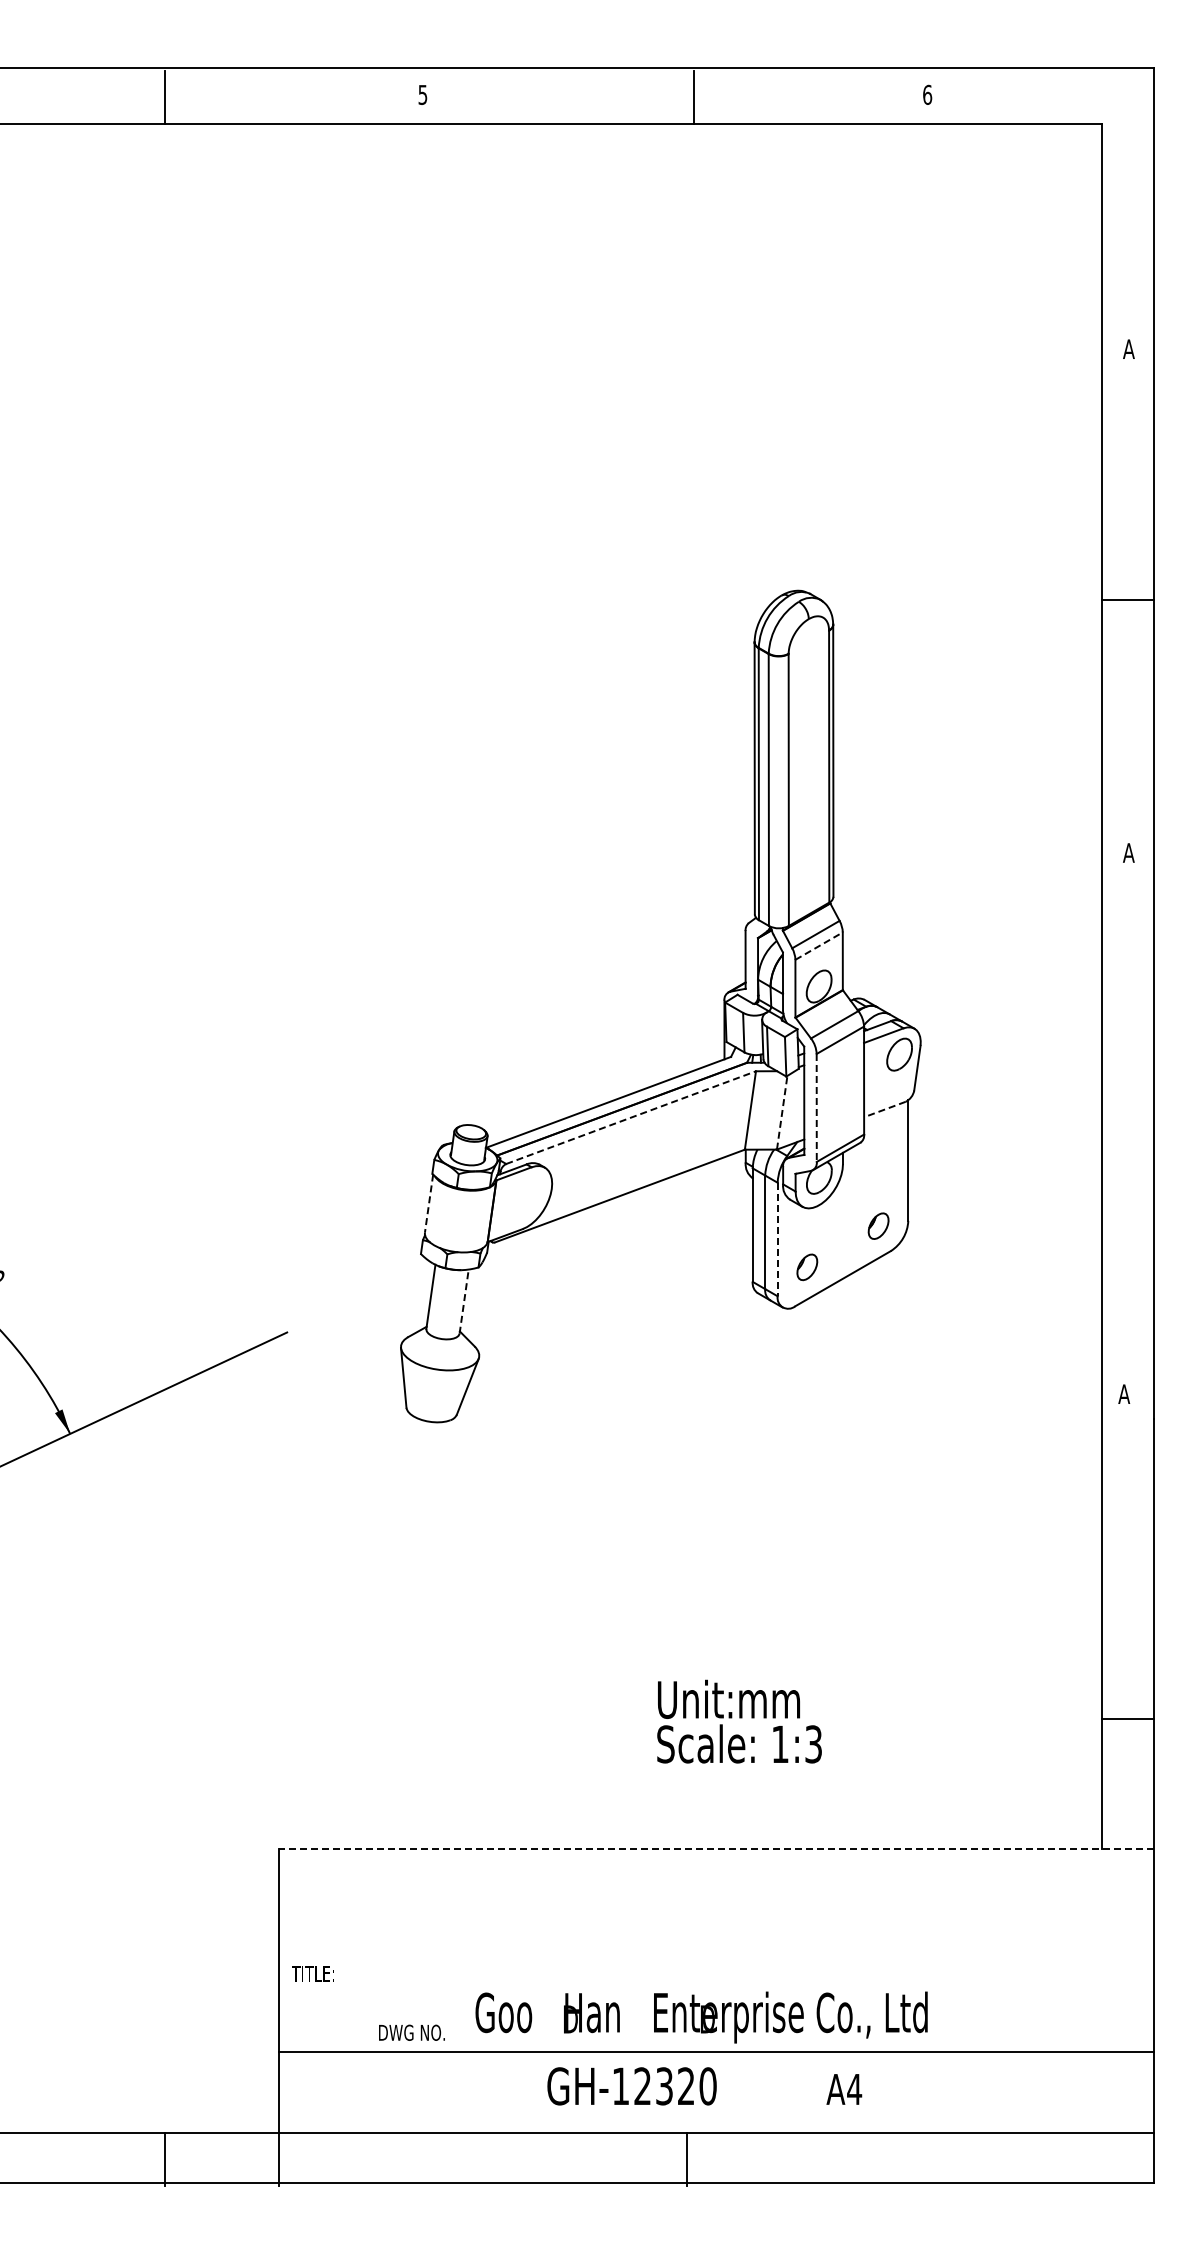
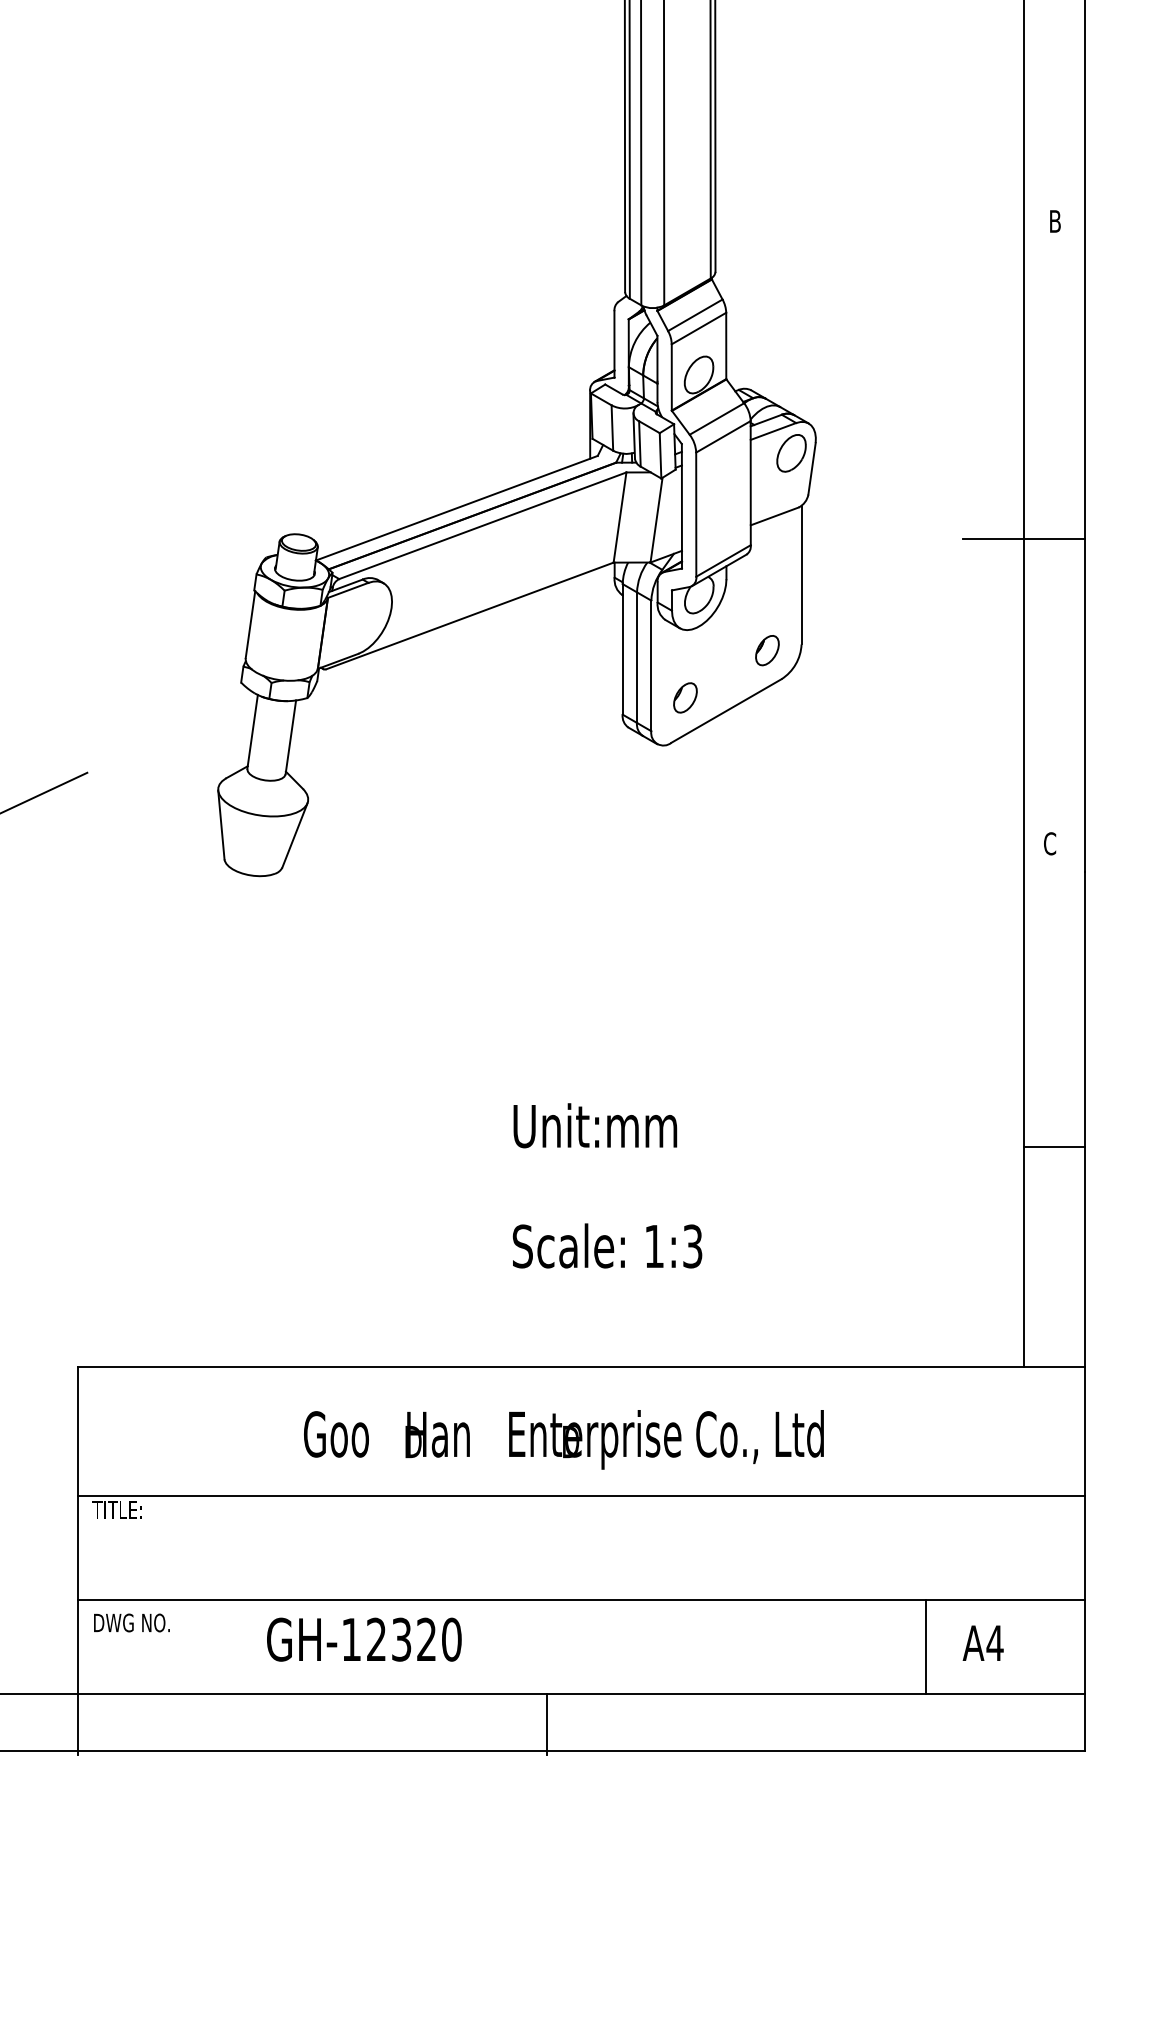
text: (1128, 852) -> (1054, 220), A -> B
line: (819, 945) -> (699, 327), dashed -> solid
line: (816, 1107) -> (696, 514), dashed -> solid
line: (884, 1109) -> (774, 516), dashed -> solid
line: (782, 1112) -> (656, 519), dashed -> solid
line: (631, 1117) -> (483, 525), dashed -> solid
line: (1101, 1128) -> (1023, 538), added
line: (428, 1204) -> (249, 625), dashed -> solid
line: (777, 1239) -> (651, 665), dashed -> solid
line: (464, 1301) -> (291, 737), dashed -> solid
text: (1124, 1394) -> (1050, 844), A -> C
text: (728, 1698) -> (594, 1124), moved
line: (1127, 1718) -> (1053, 1146), moved
line: (716, 1849) -> (581, 1367), dashed -> solid
line: (716, 1961) -> (581, 1496), added
text: (701, 2017) -> (563, 1439), moved
text: (411, 2032) -> (131, 1622), moved
text: (631, 2086) -> (363, 1639), moved
text: (844, 2089) -> (983, 1643), moved
line: (1016, 2092) -> (925, 1646), added

